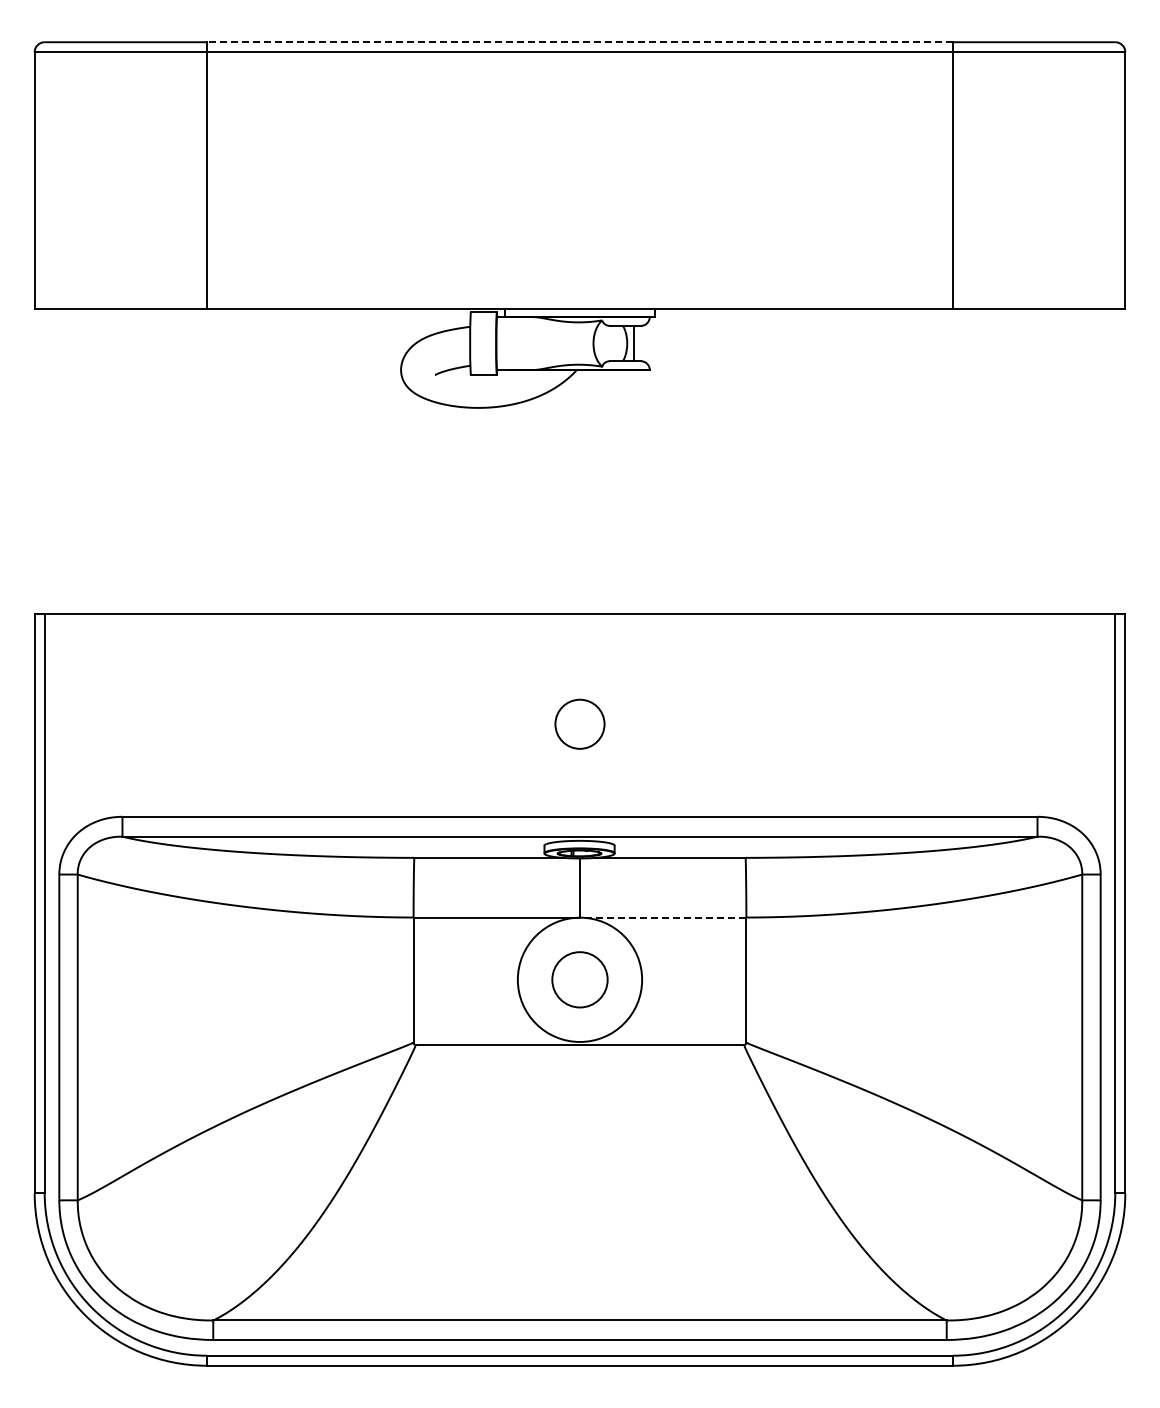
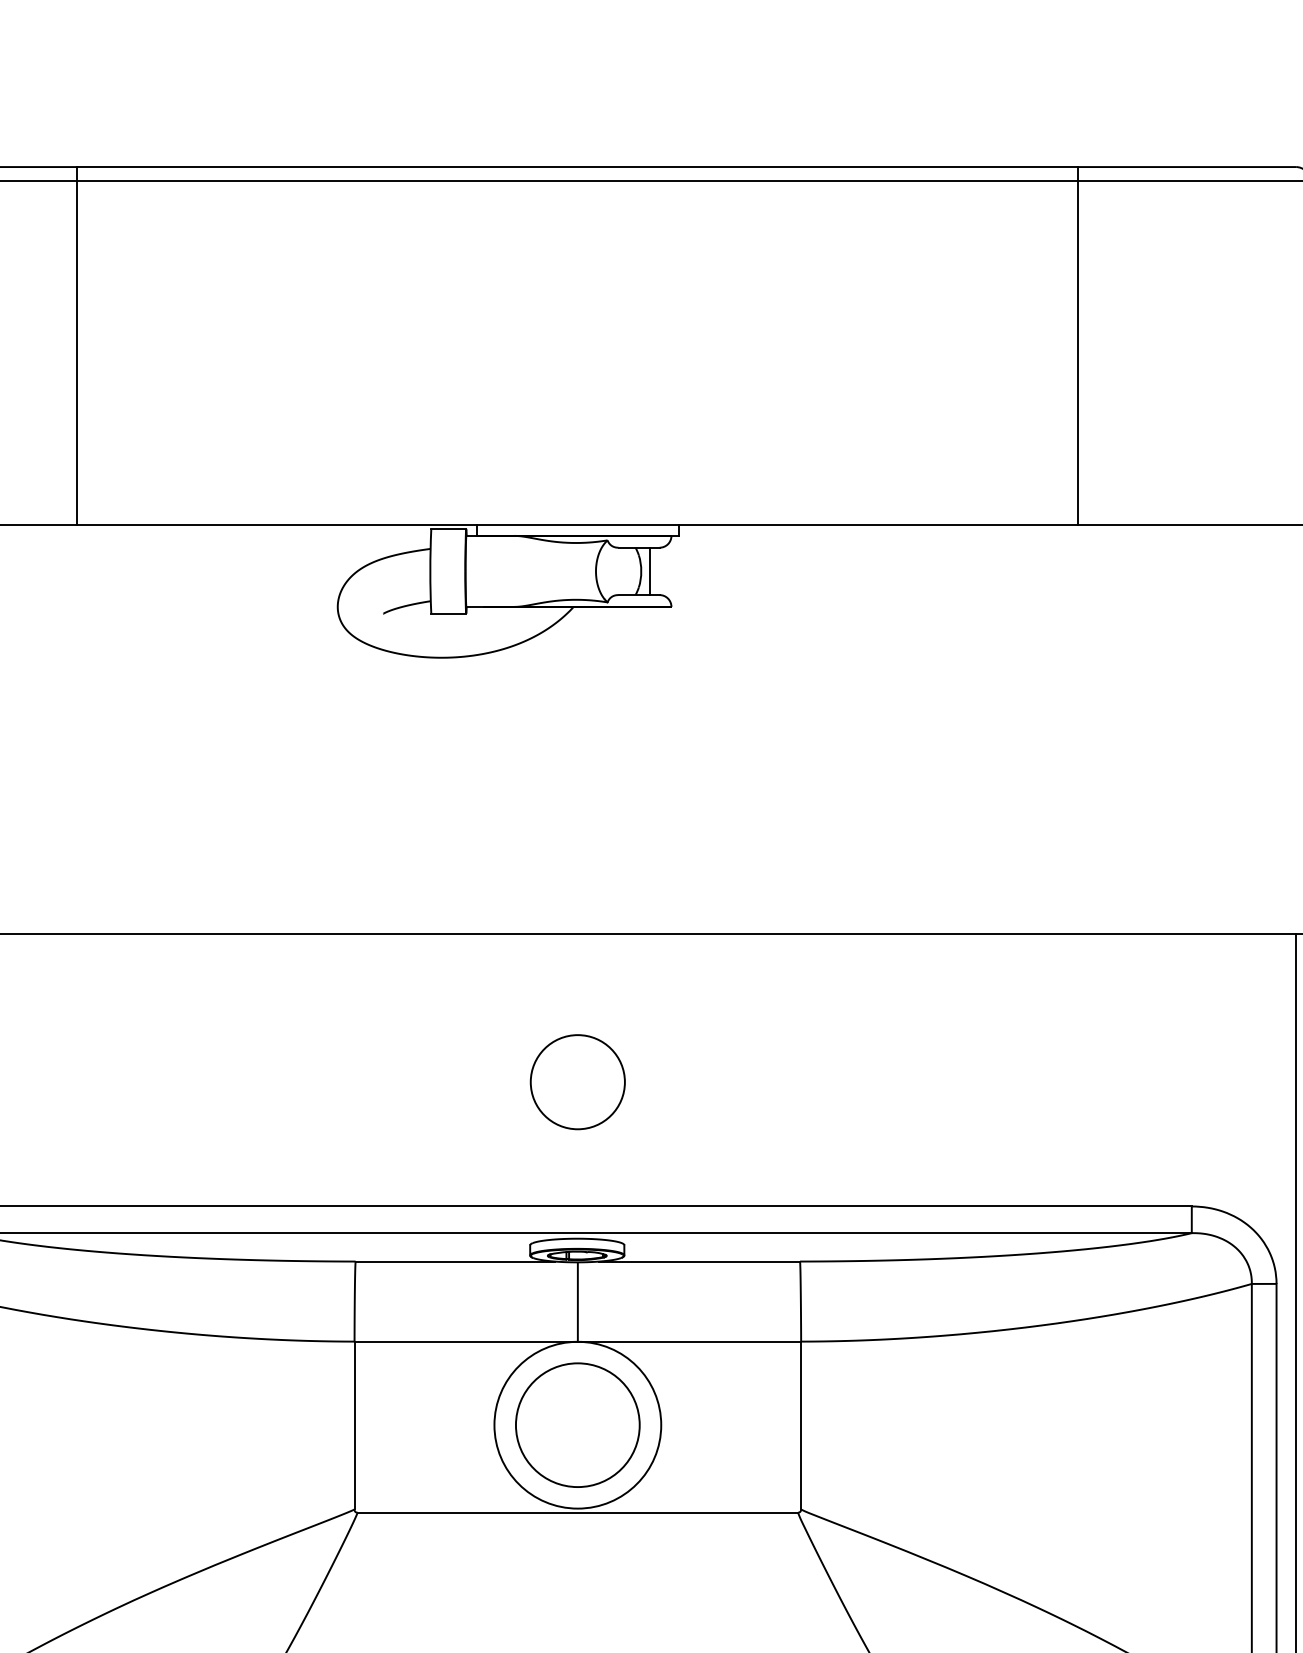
line: (579, 42) -> (577, 167), dashed -> solid
circle: (579, 724) -> (577, 1082), size x1.43
line: (662, 917) -> (688, 1341), dashed -> solid
circle: (579, 979) -> (577, 1424), size x1.67

